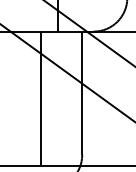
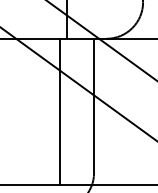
line: (40, 98) -> (59, 111), moved

